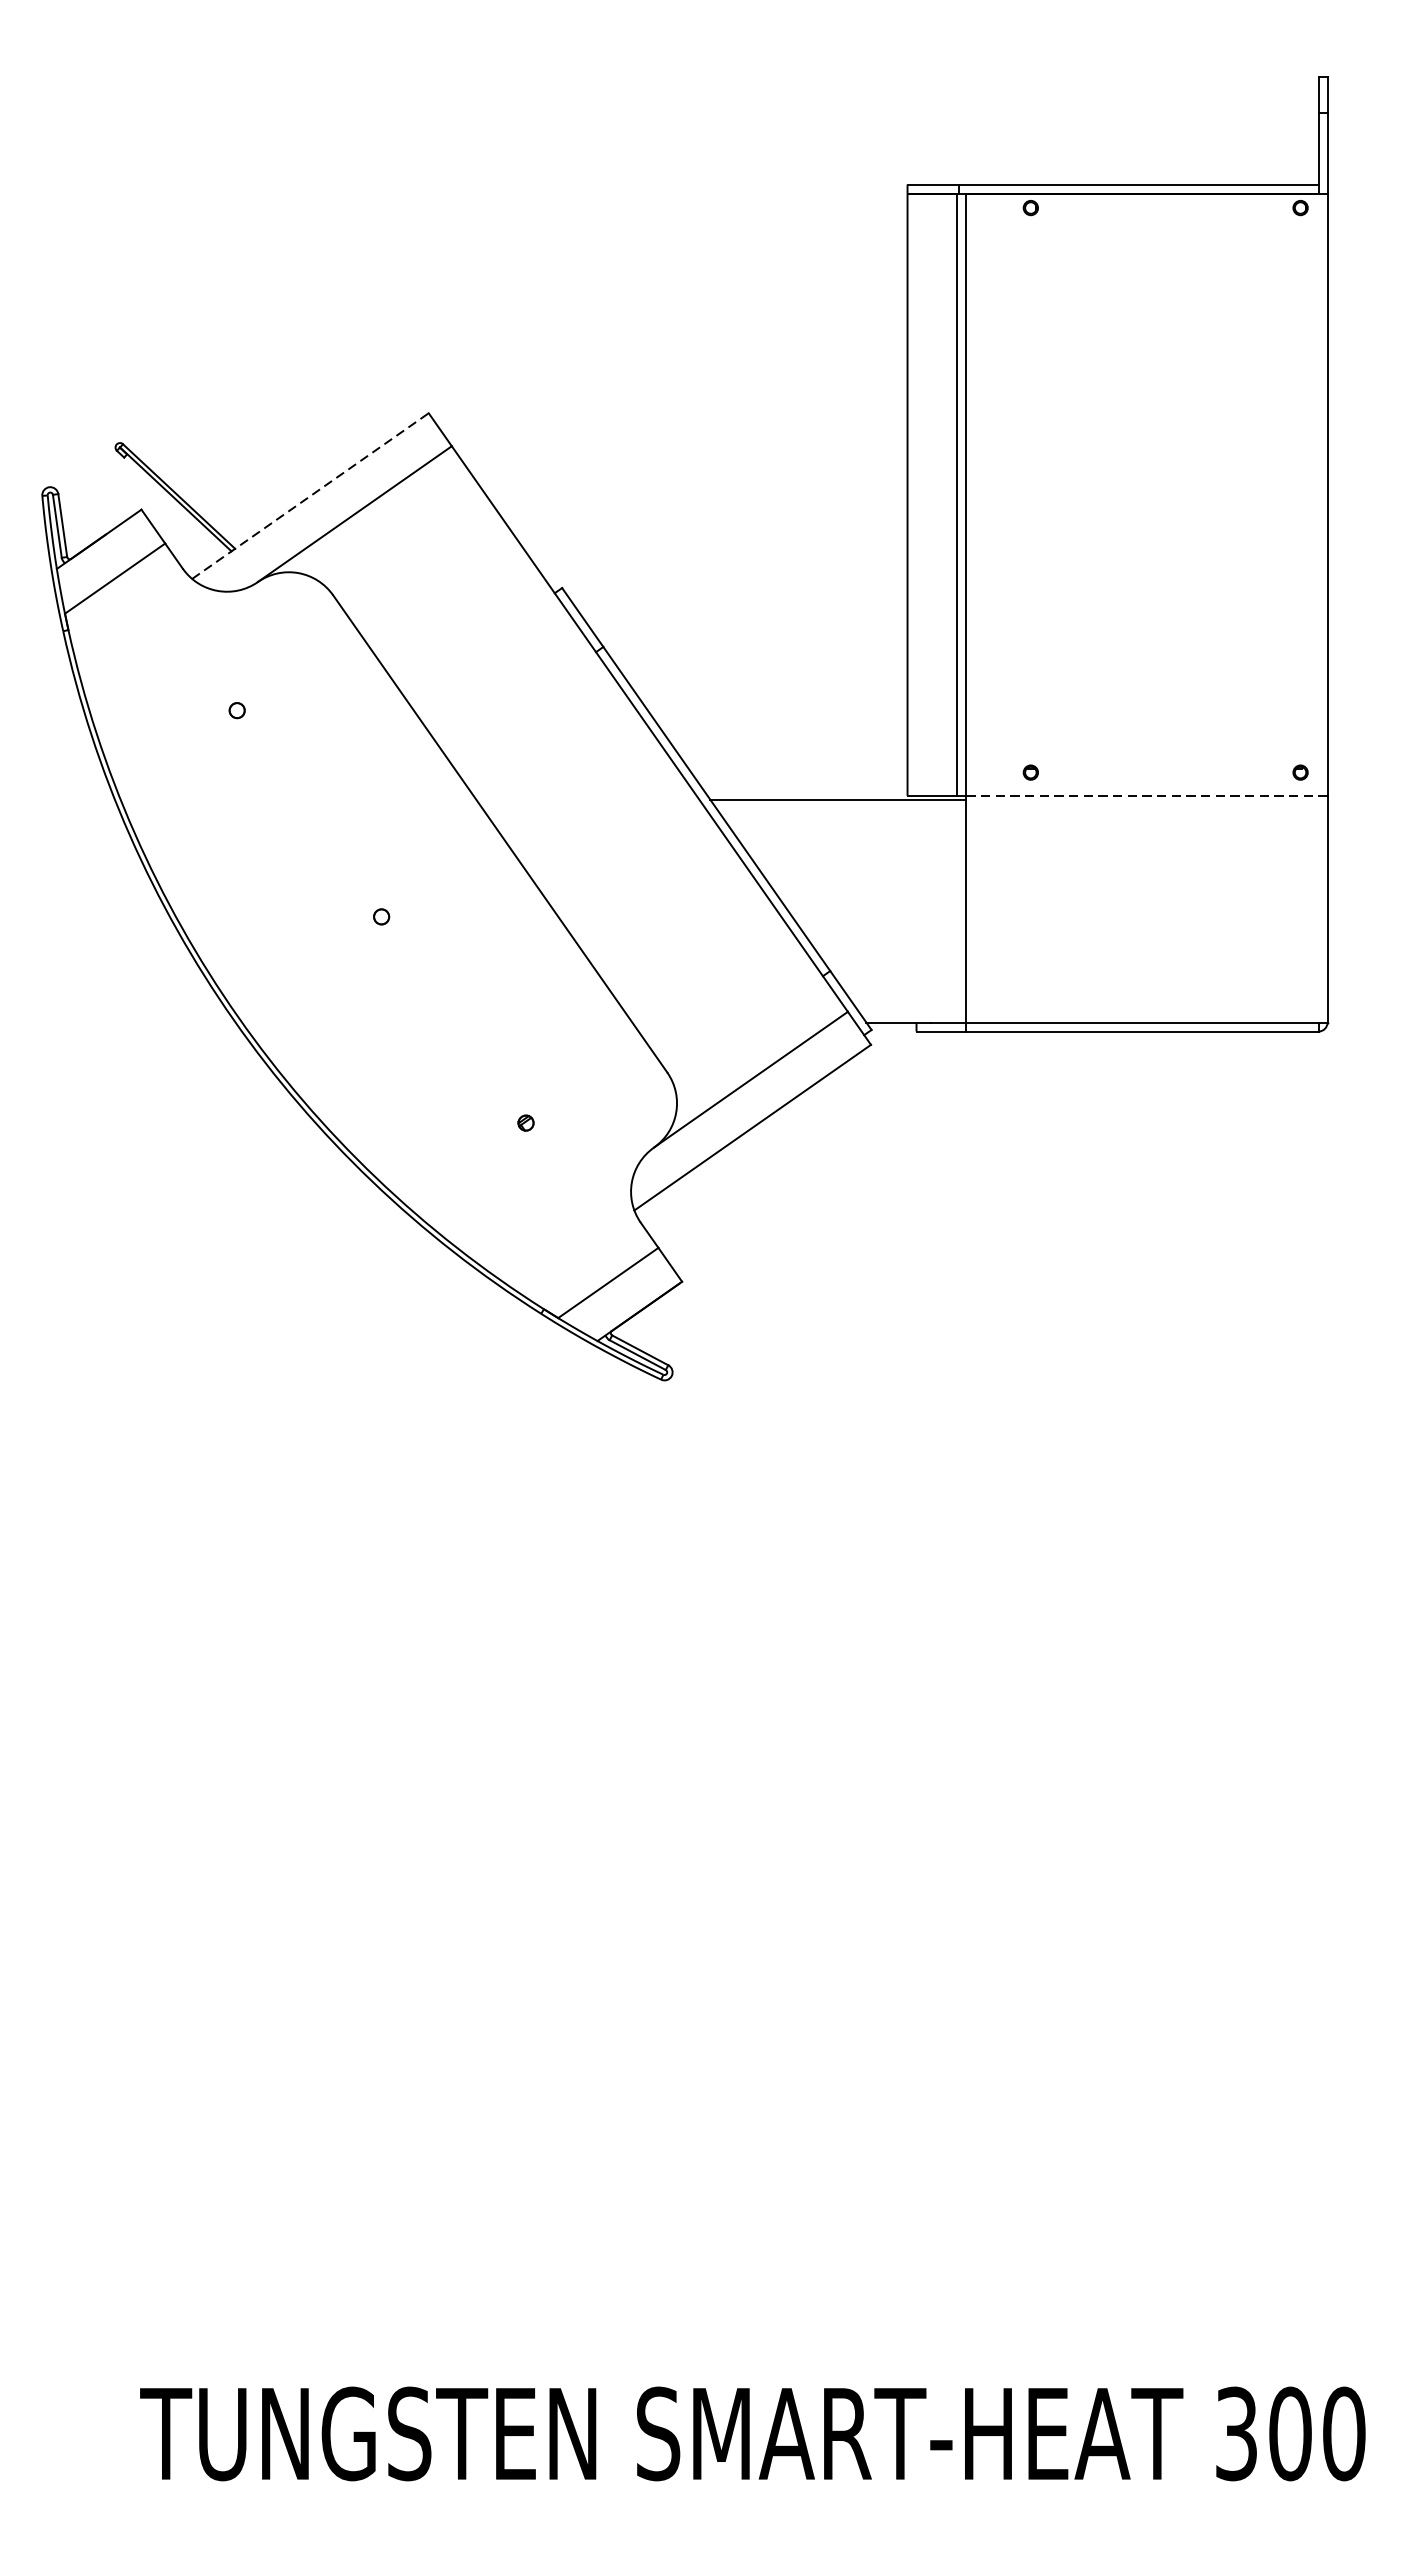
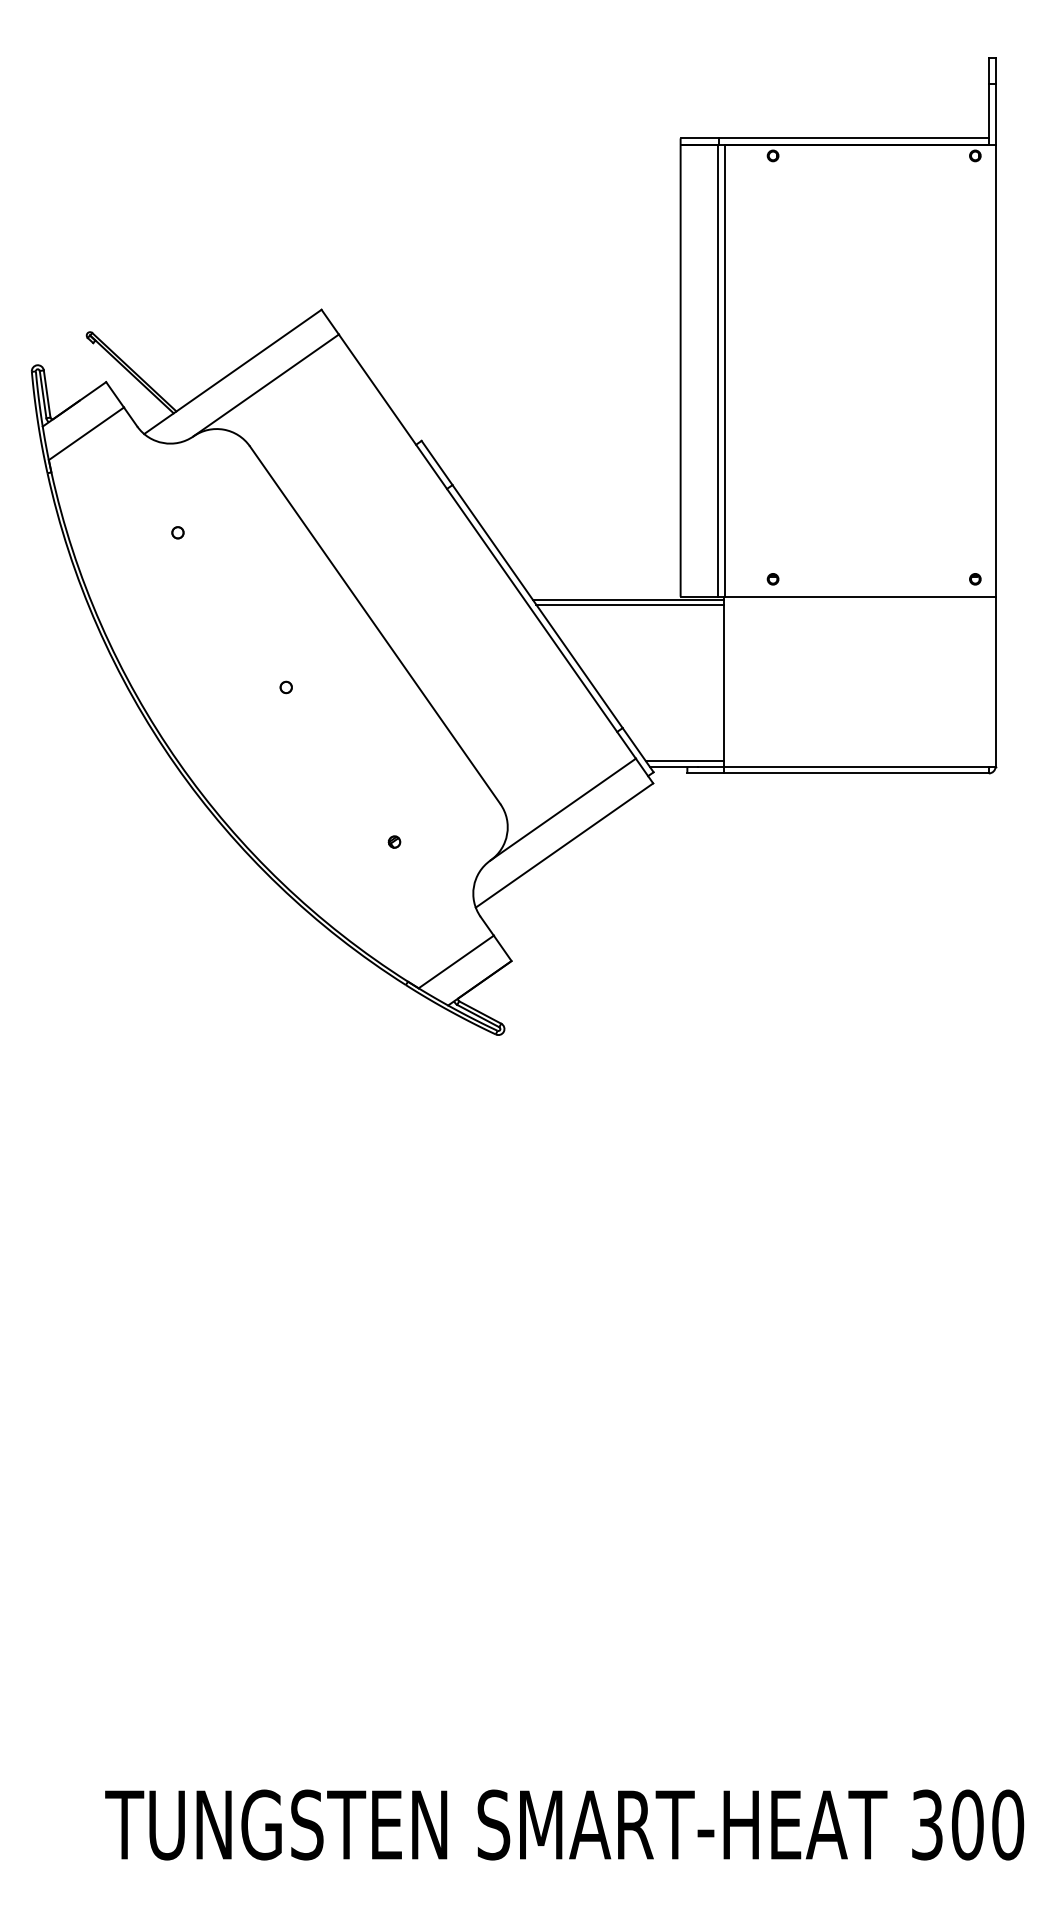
line: (311, 495) -> (233, 371), dashed -> solid
line: (1146, 795) -> (859, 596), dashed -> solid
line: (840, 806) -> (630, 604), added
line: (912, 1015) -> (684, 761), added

